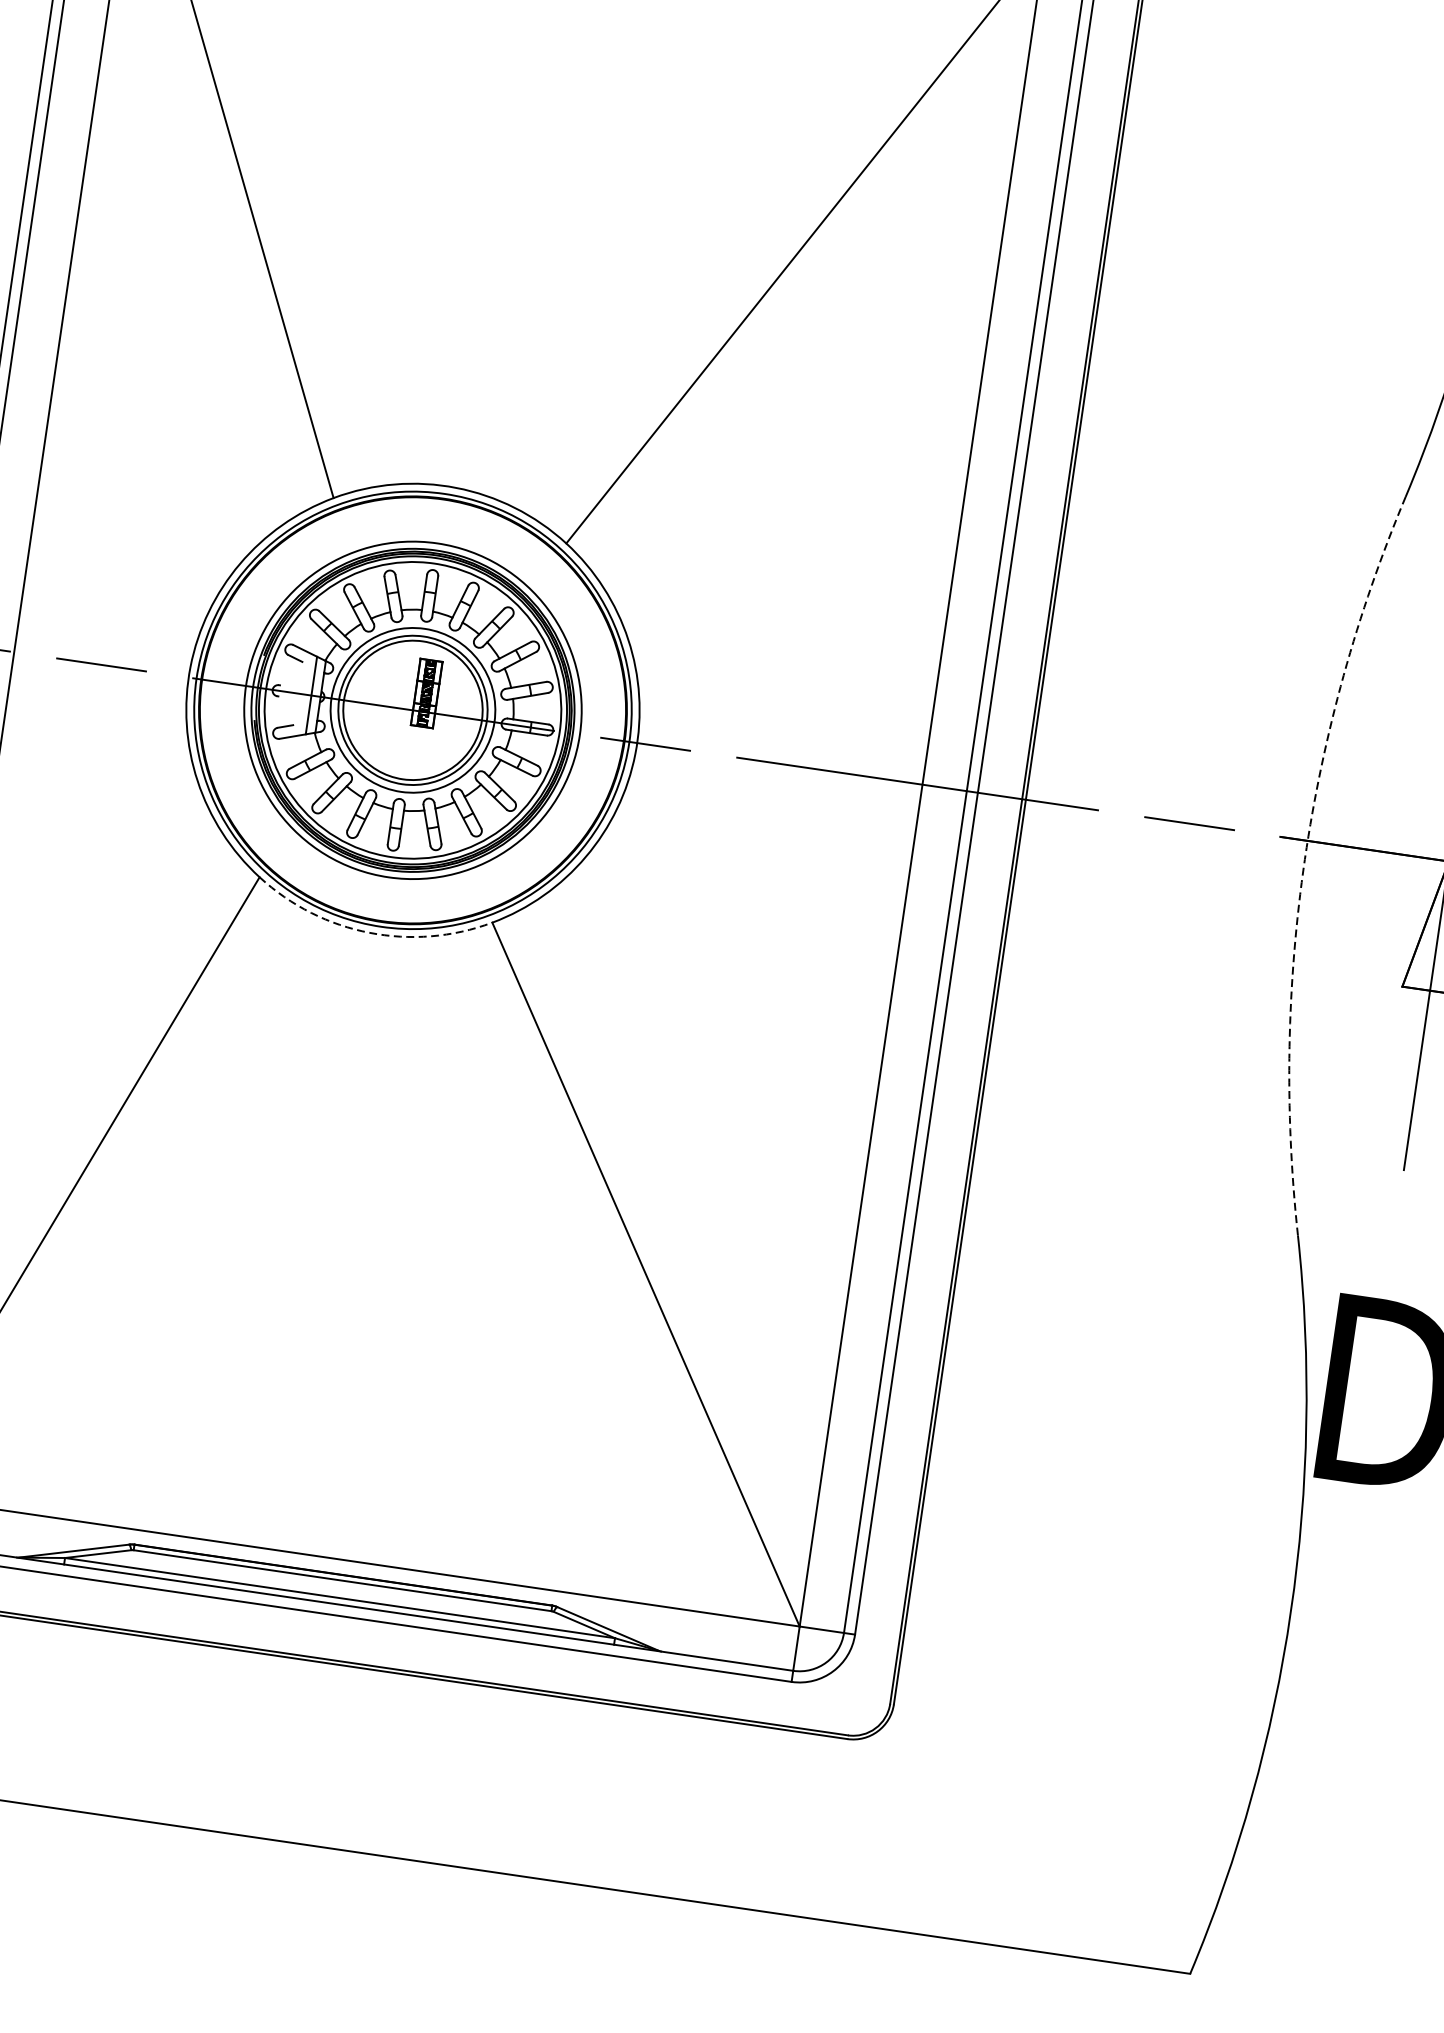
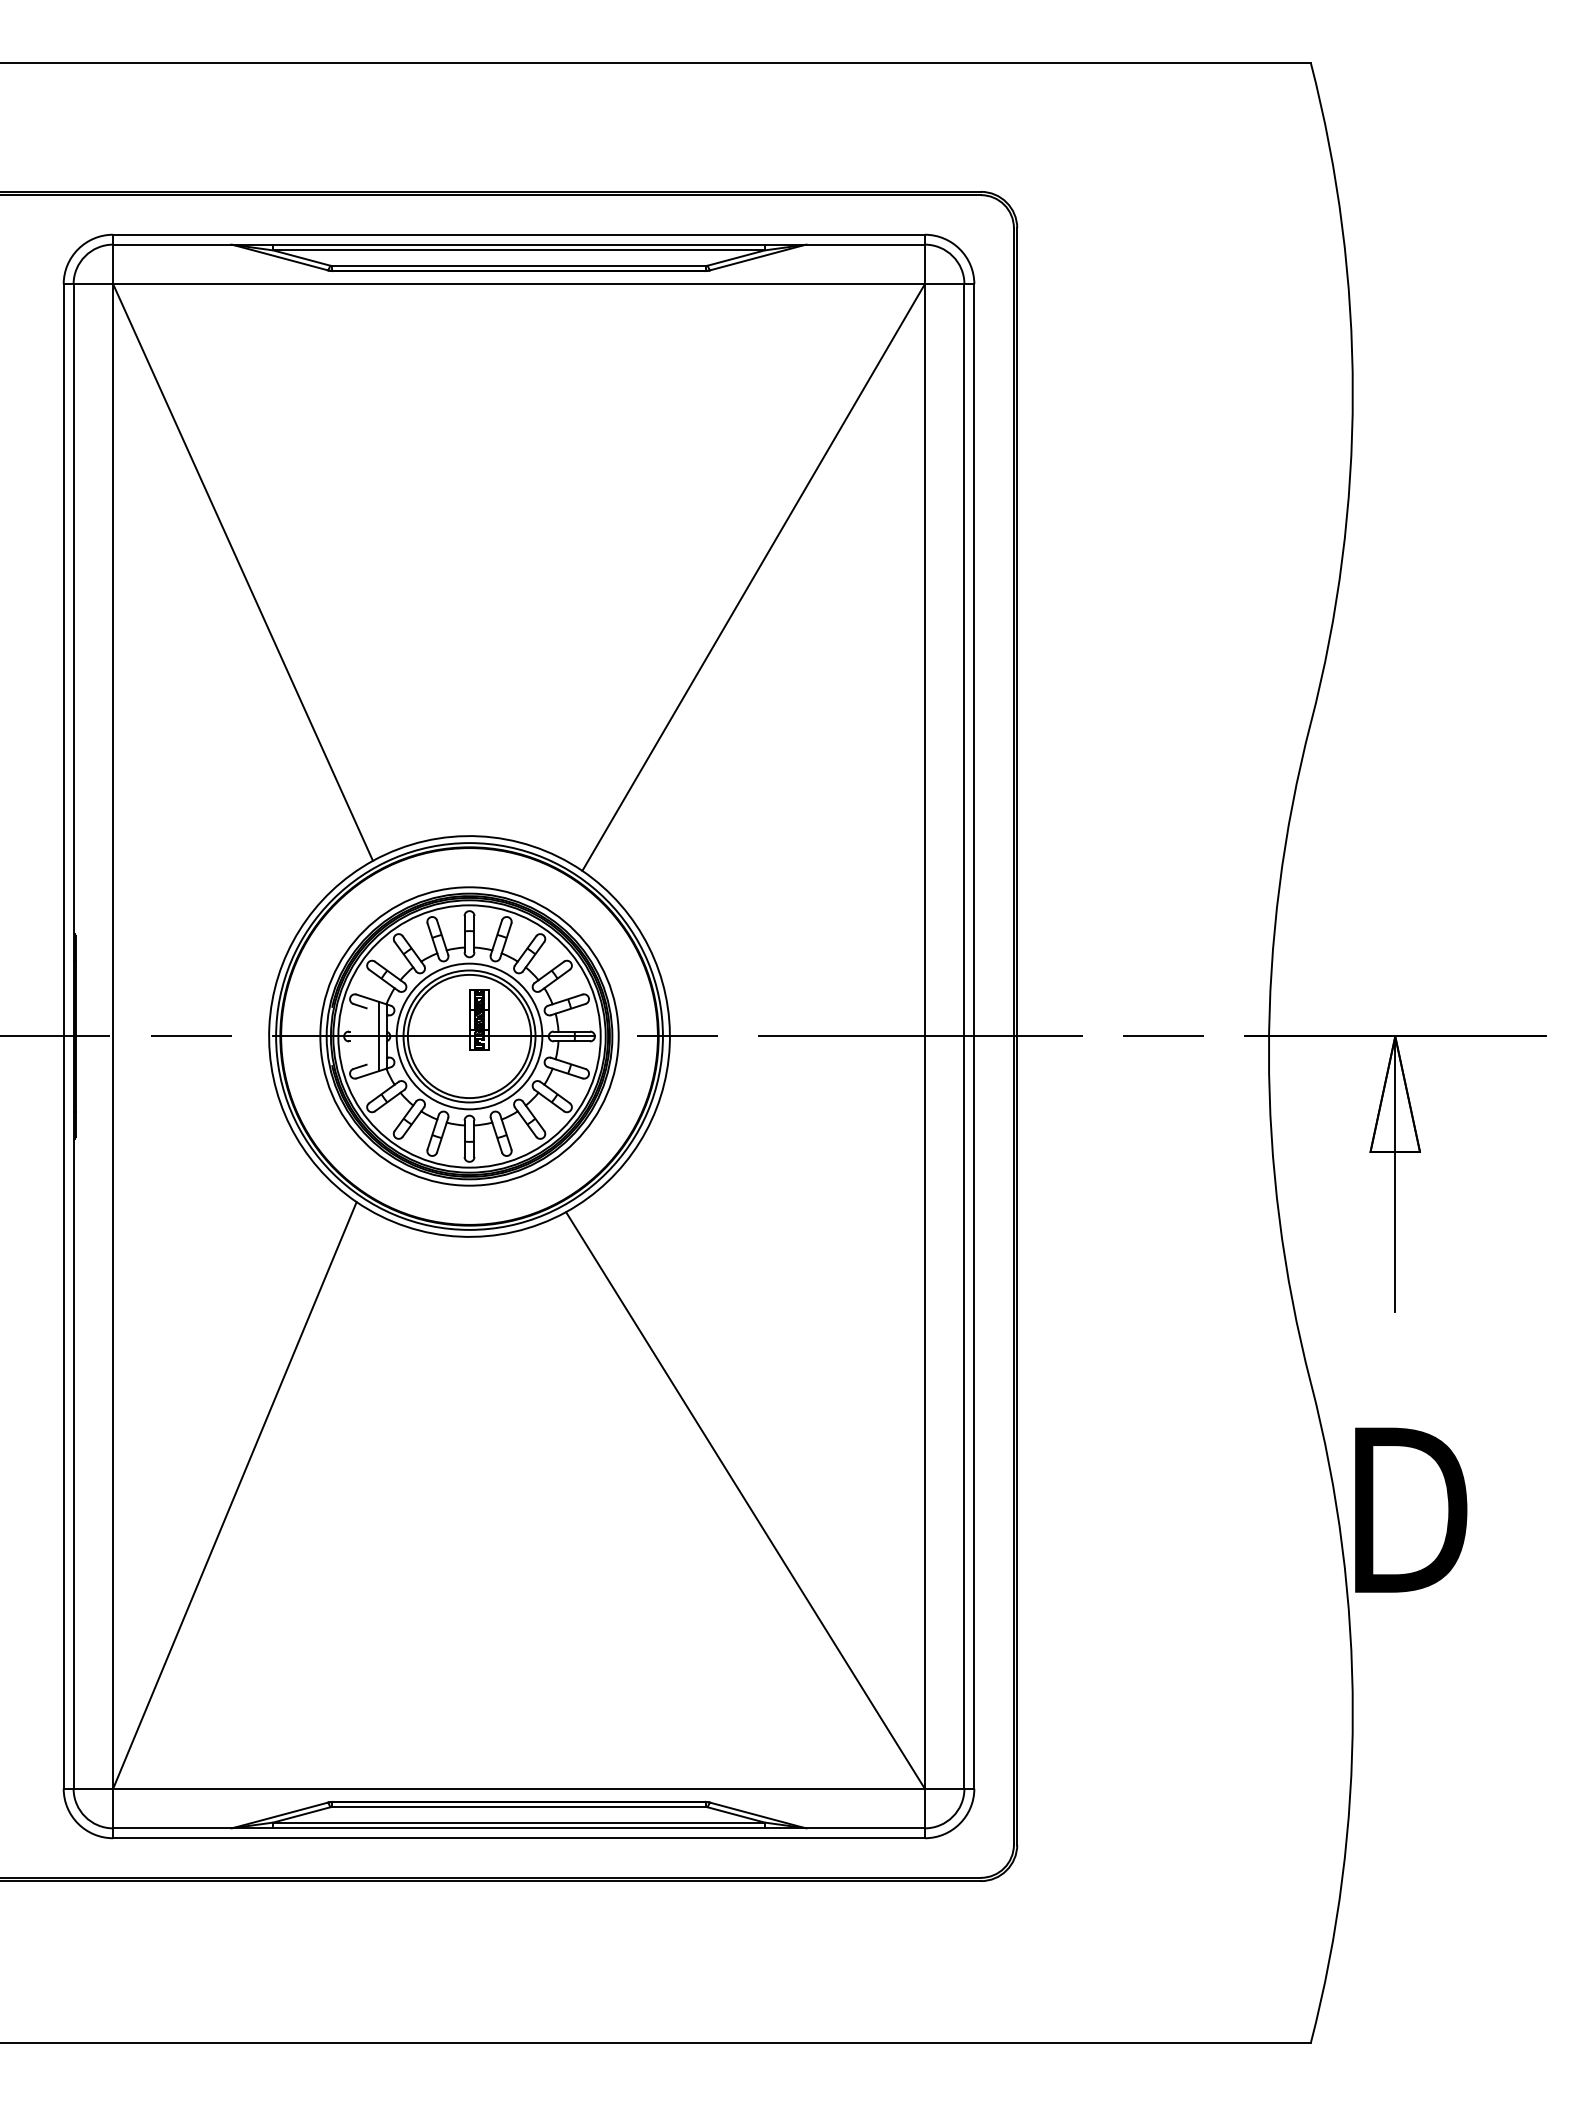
arc: (1304, 859) -> (1268, 1053), dashed -> solid
arc: (369, 932) -> (459, 1236), dashed -> solid

